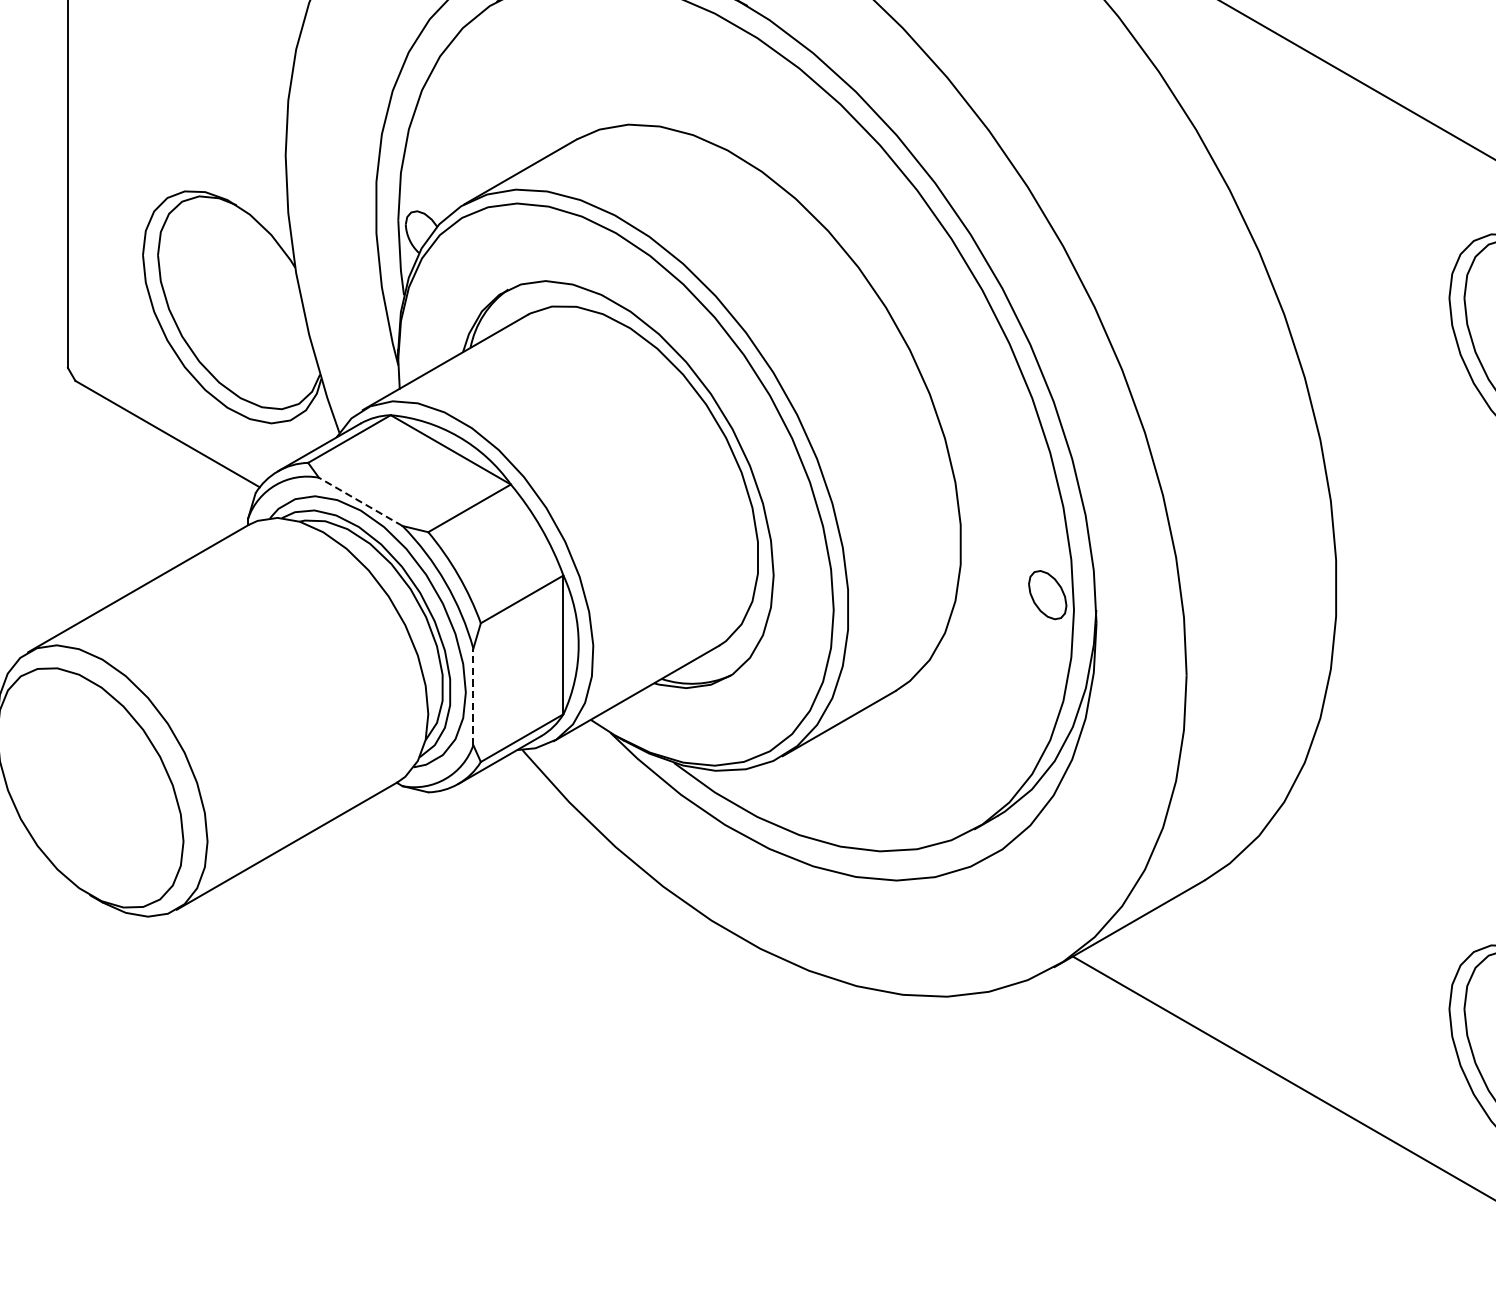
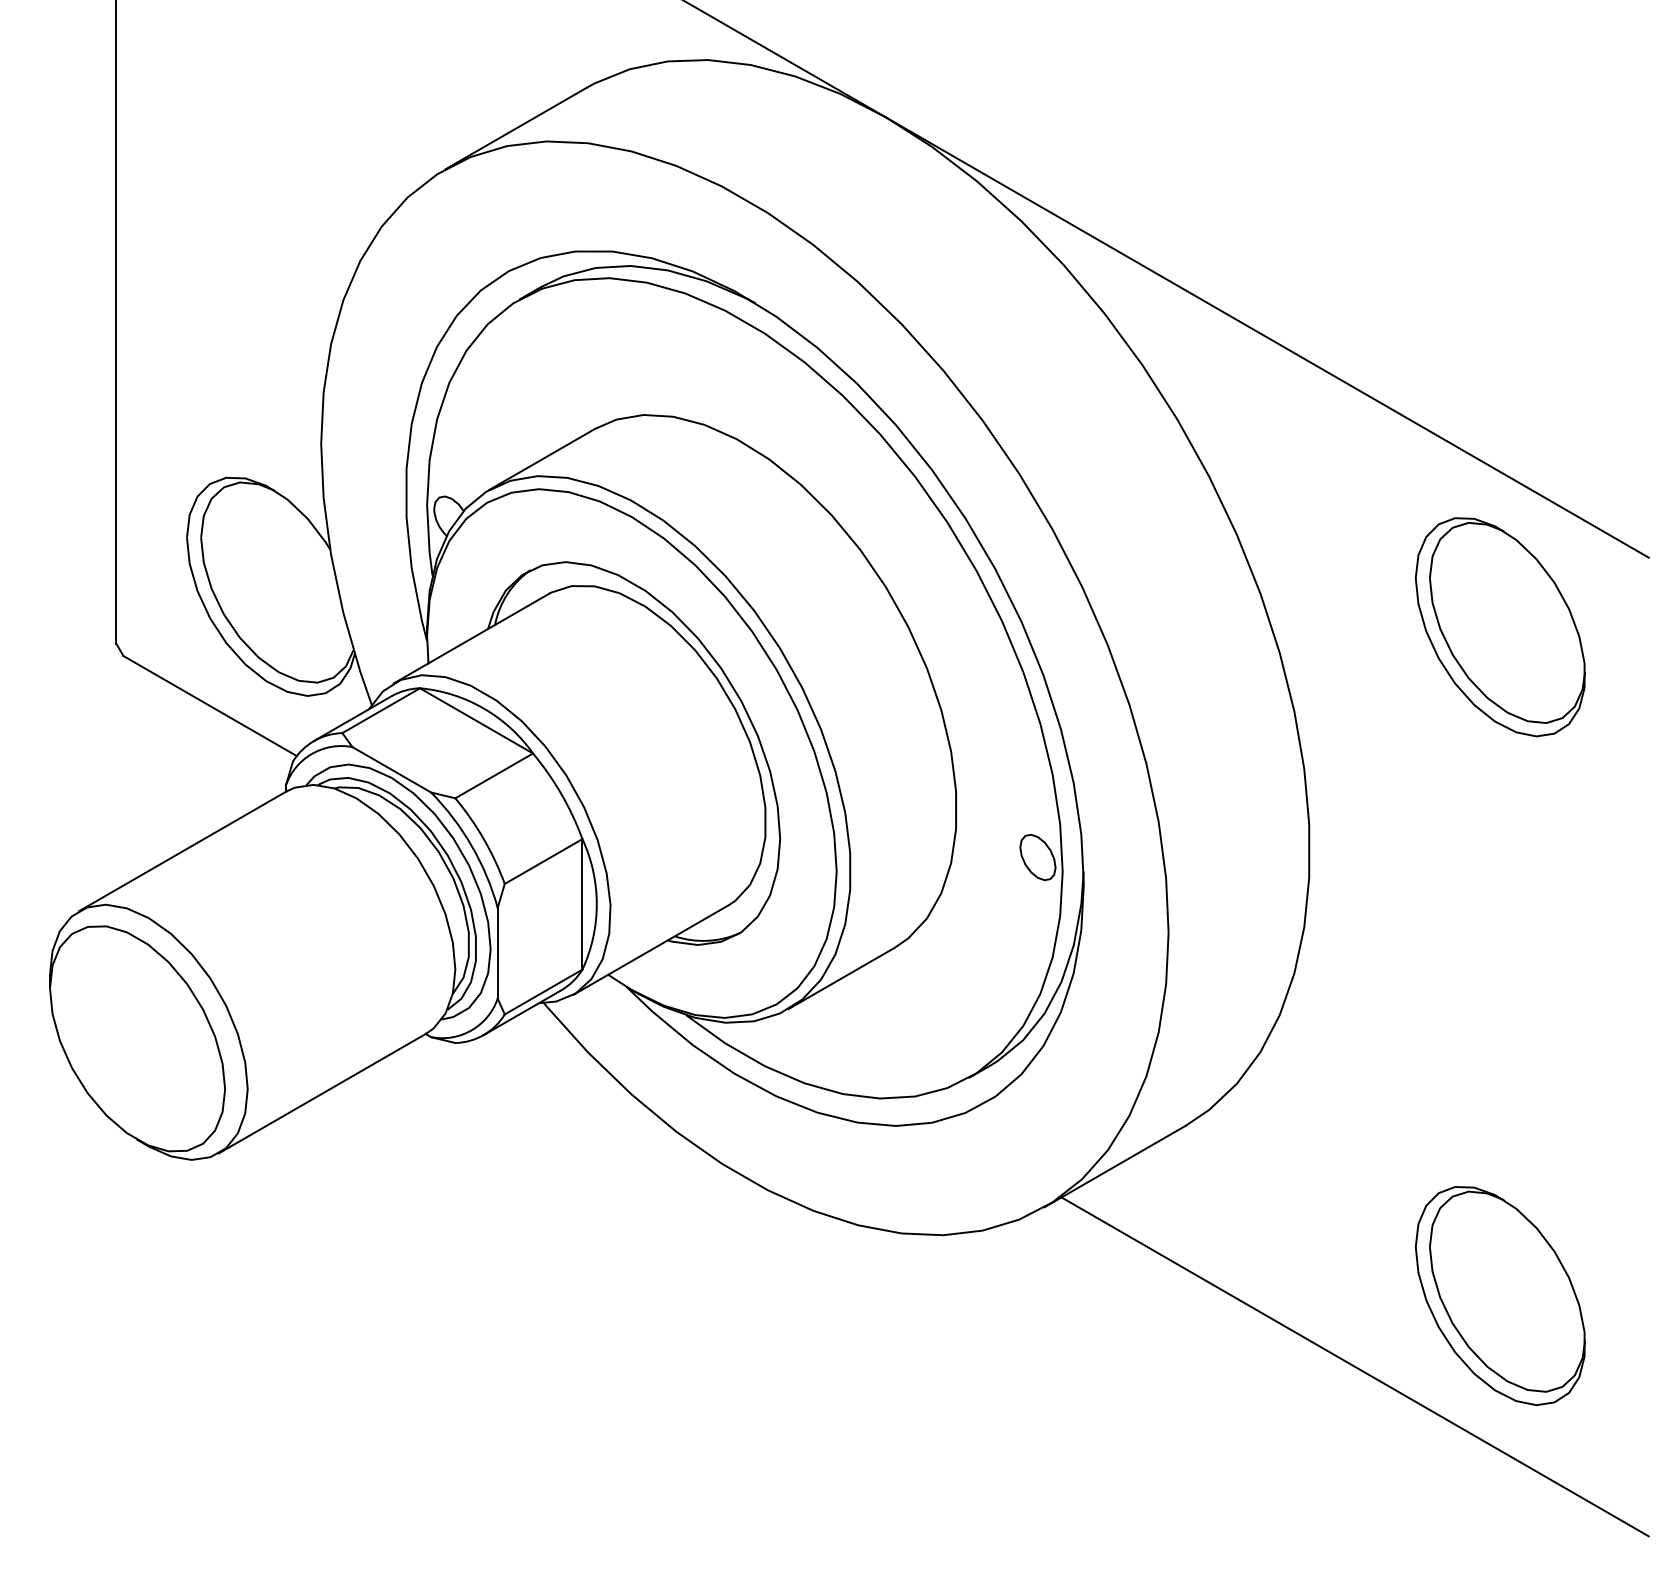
line: (360, 501) -> (391, 769), dashed -> solid
line: (473, 696) -> (497, 952), dashed -> solid

